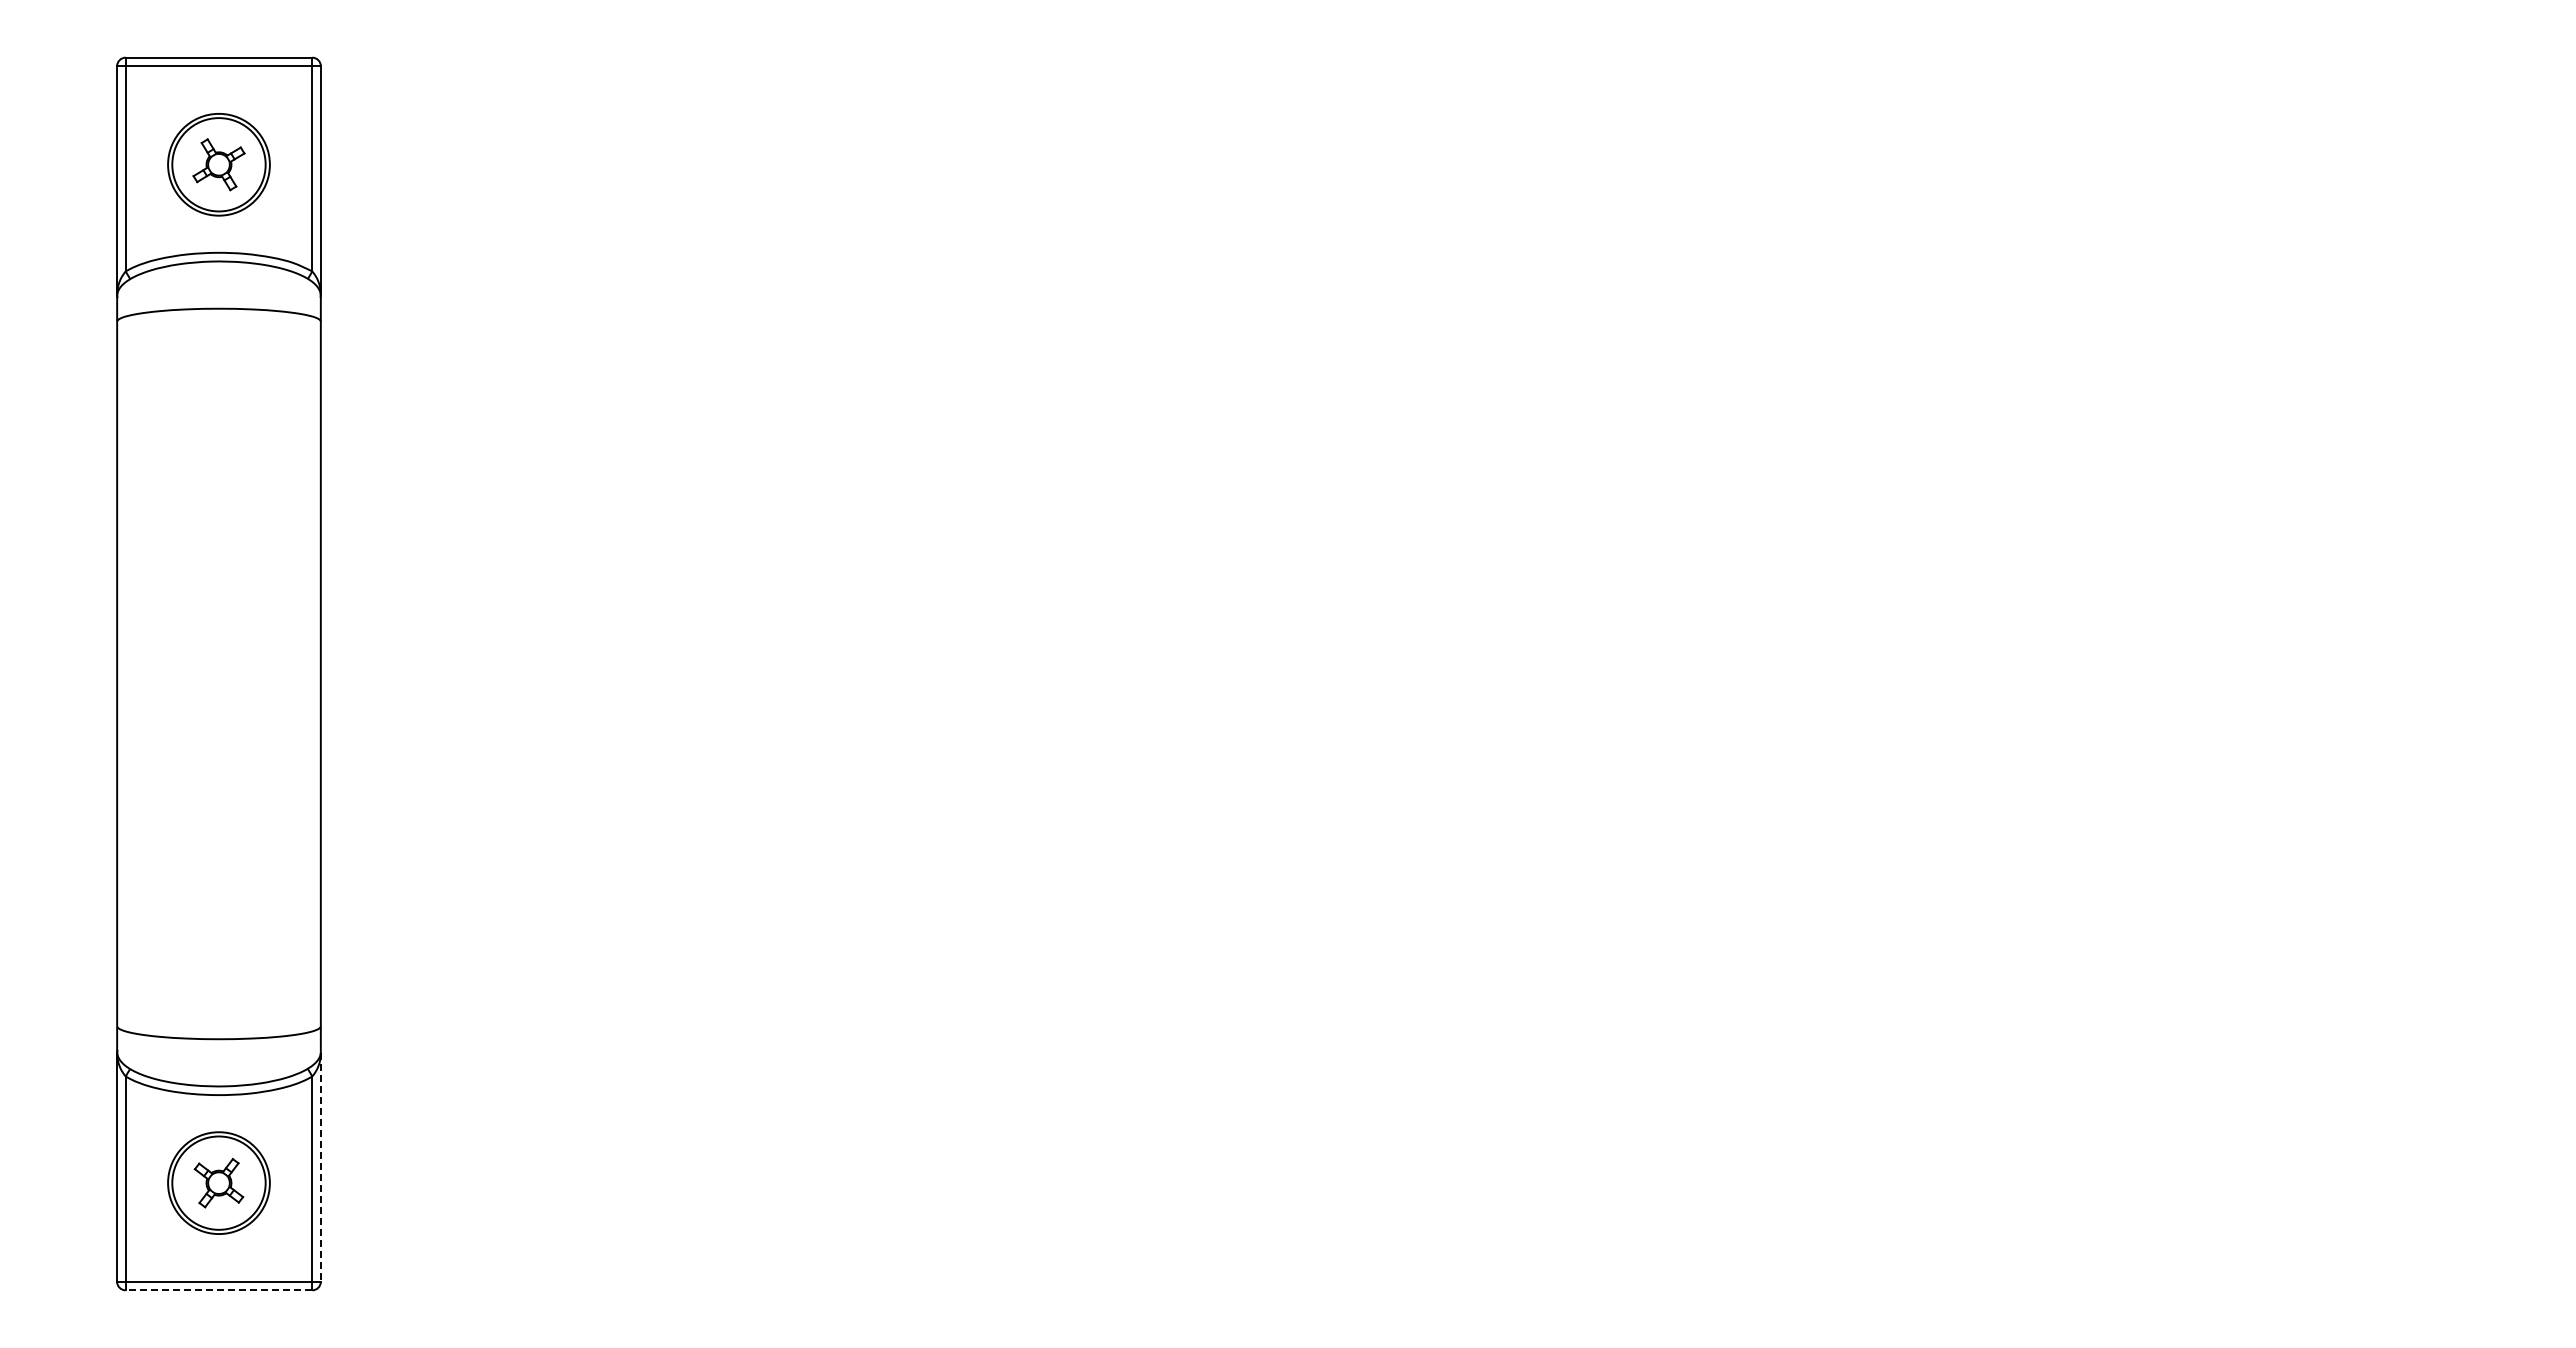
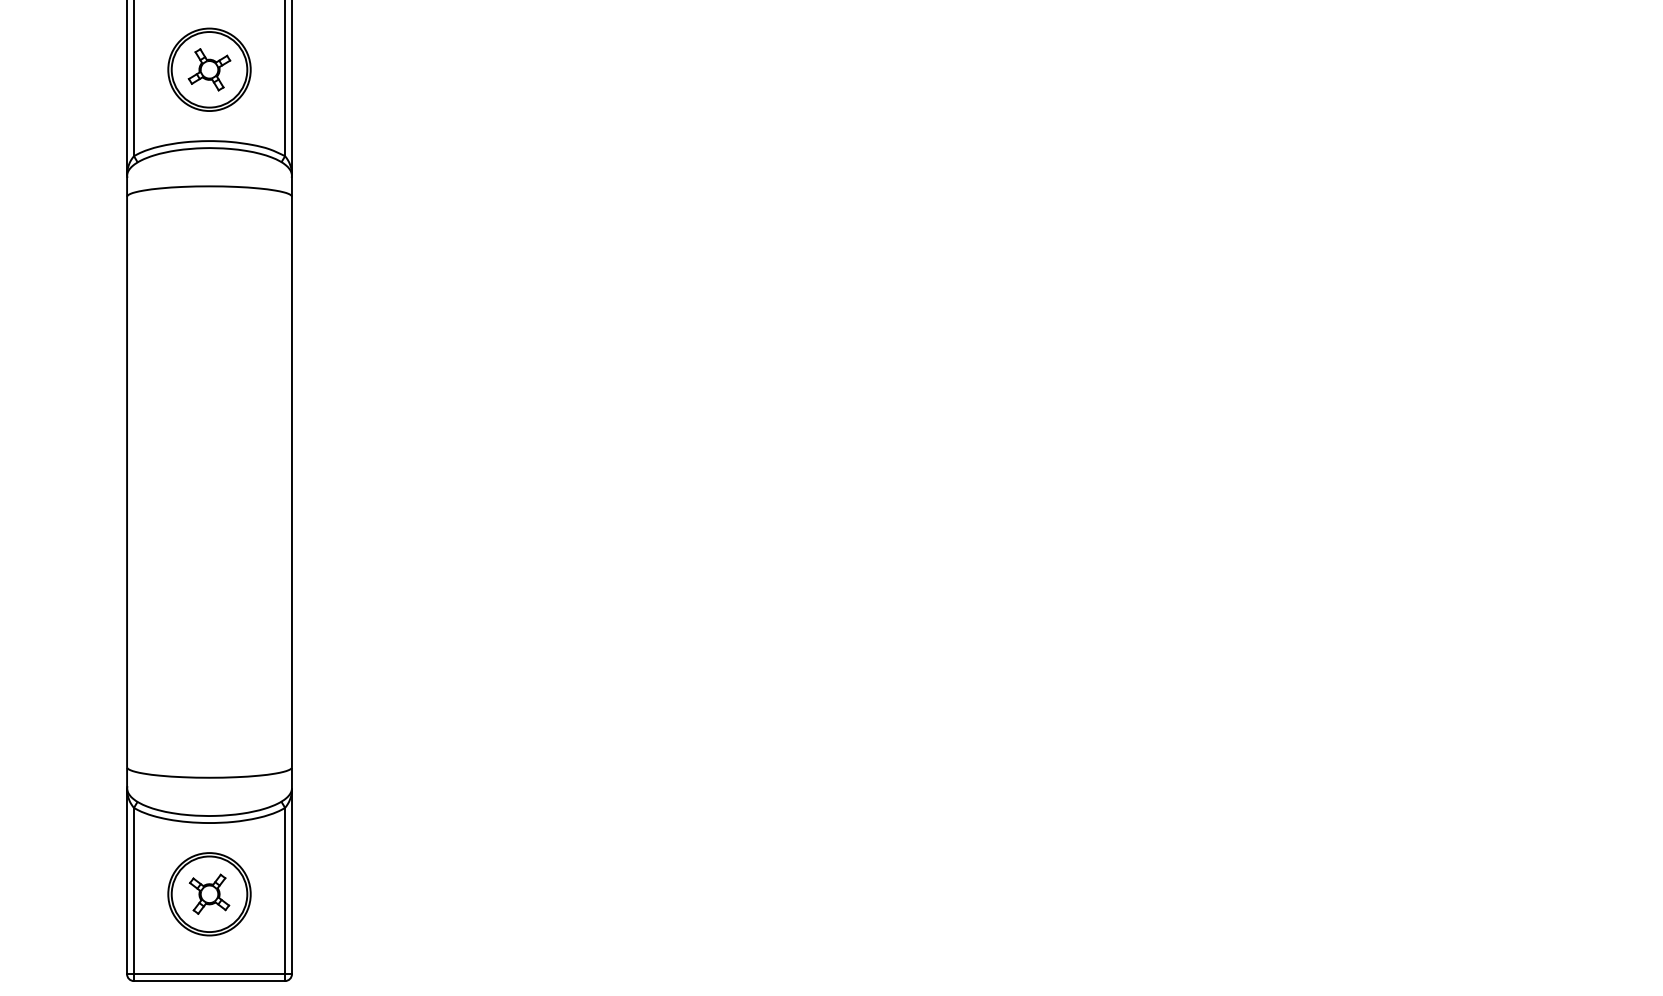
line: (320, 1168) -> (291, 882), dashed -> solid
line: (218, 1290) -> (209, 981), dashed -> solid

